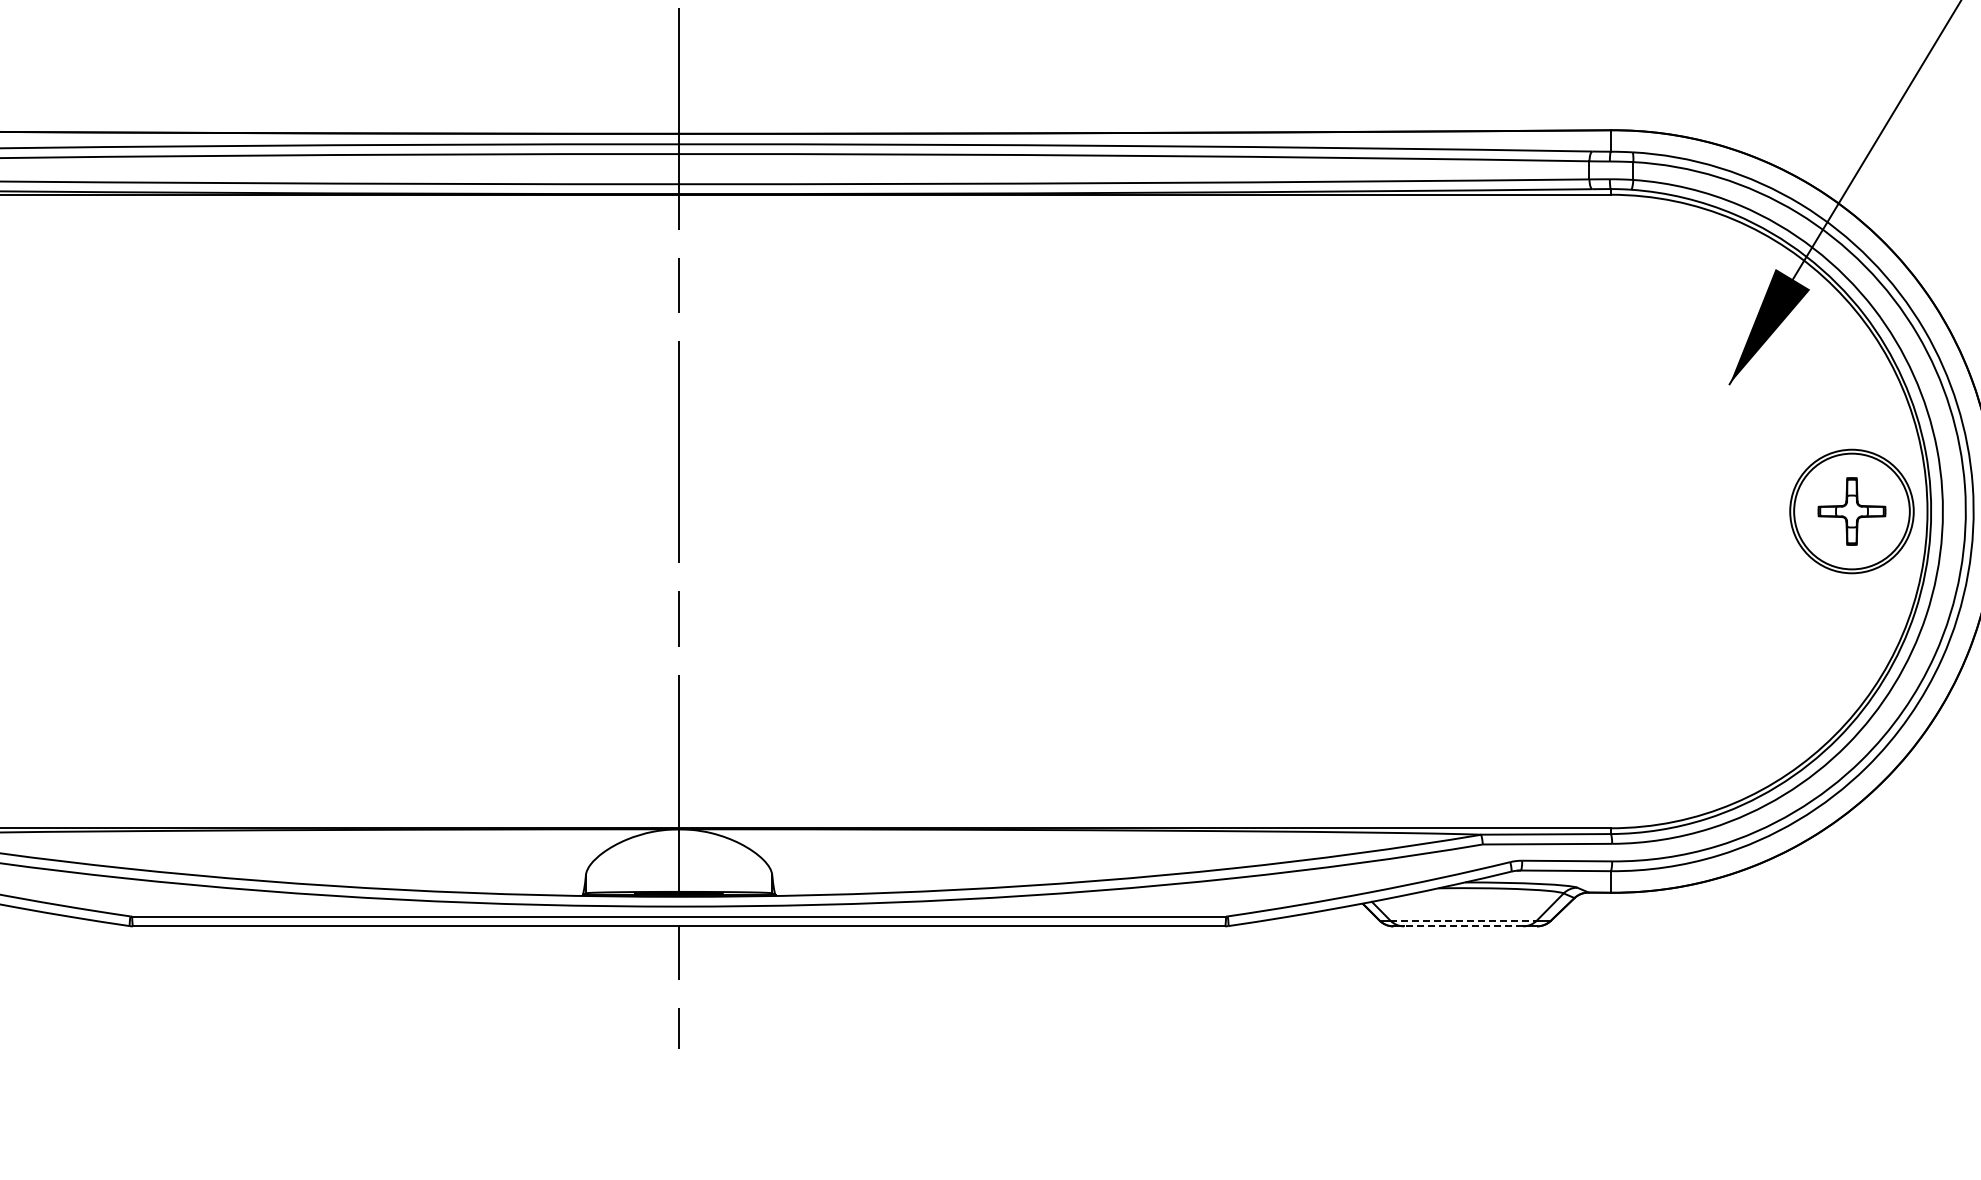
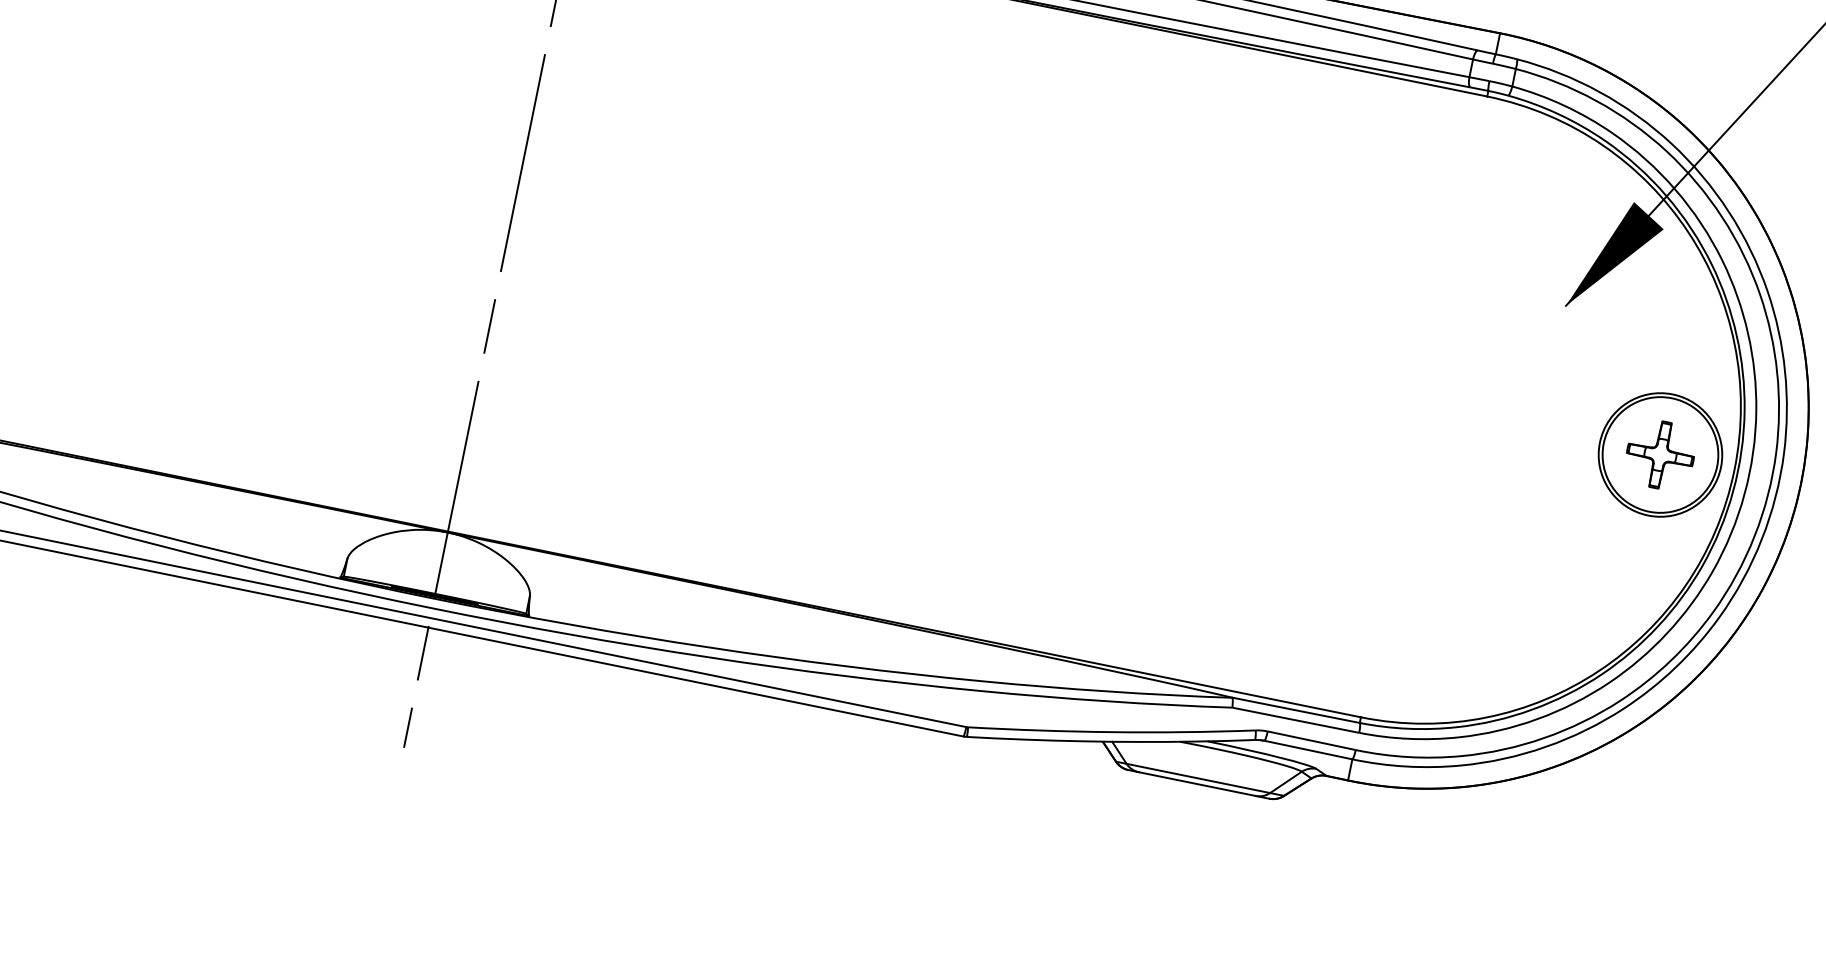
line: (1464, 920) -> (1199, 778), dashed -> solid
line: (1463, 926) -> (1197, 784), dashed -> solid

